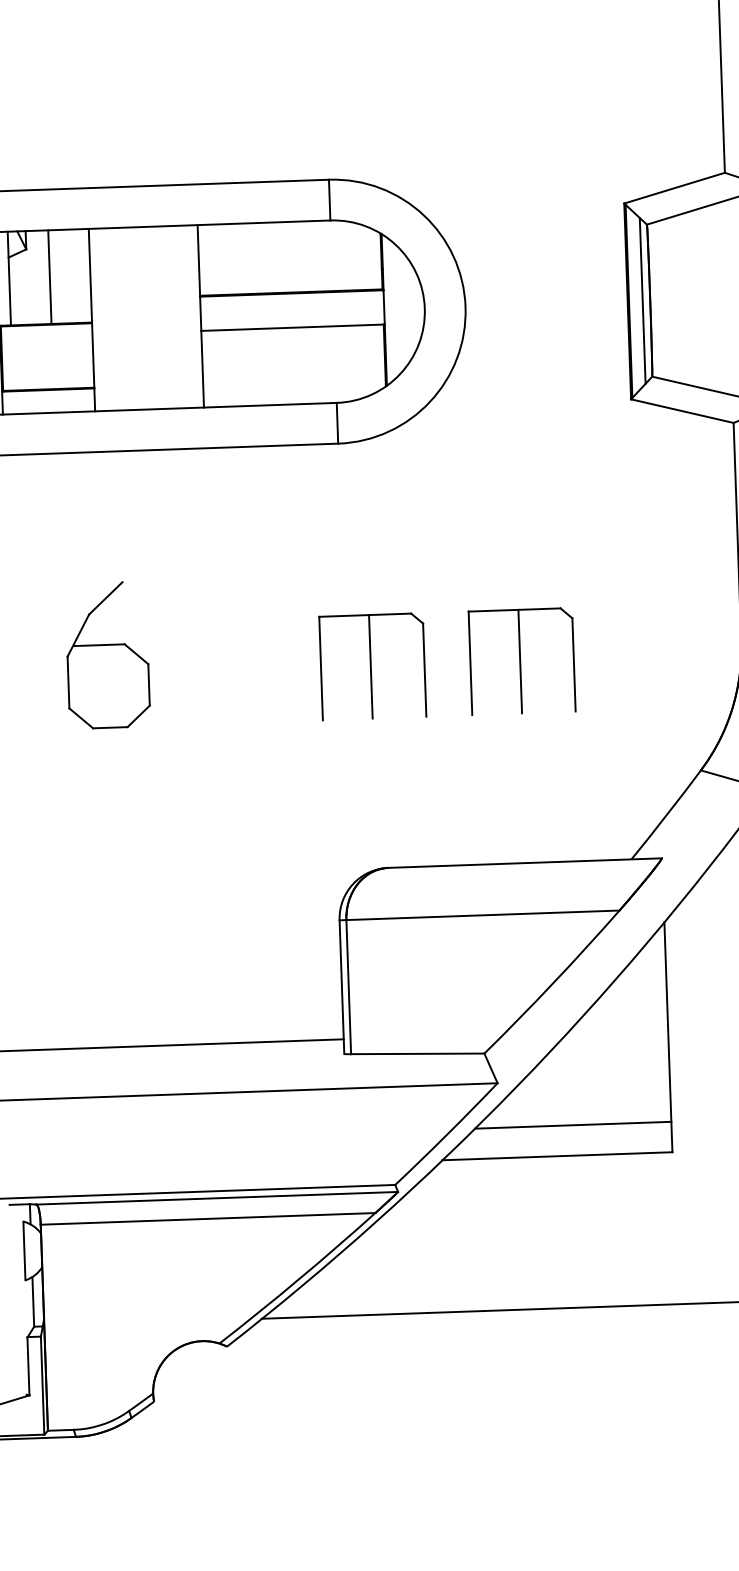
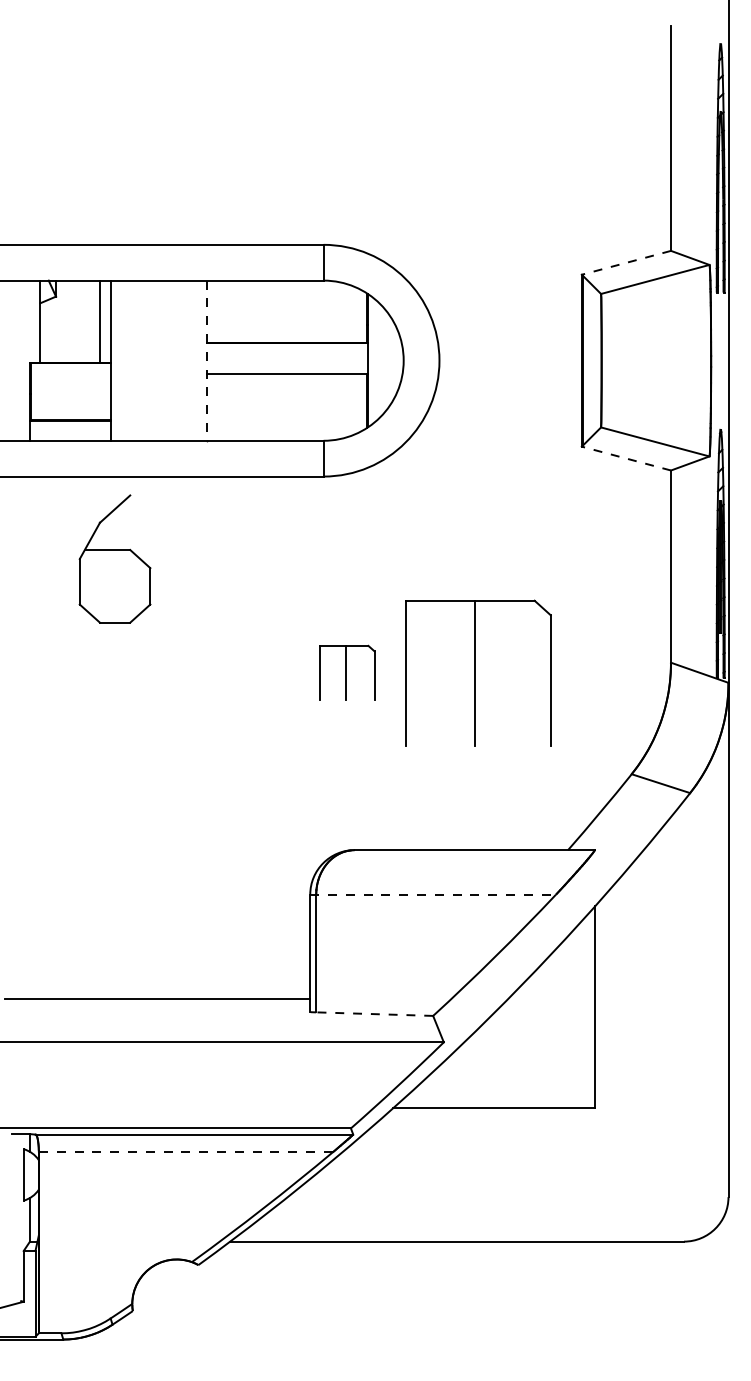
line: (673, 187) -> (625, 262), solid -> dashed
line: (49, 276) -> (99, 321), moved
line: (643, 300) -> (595, 360), removed
line: (201, 317) -> (207, 361), solid -> dashed
line: (681, 411) -> (625, 458), solid -> dashed
part: (107, 654) -> (114, 558), moved
part: (522, 660) -> (478, 672), size x1.6
part: (373, 665) -> (347, 672), size x0.6
line: (479, 915) -> (433, 894), solid -> dashed
line: (417, 1054) -> (374, 1014), solid -> dashed
line: (572, 1125) -> (508, 1081), removed
line: (207, 1218) -> (185, 1152), solid -> dashed

